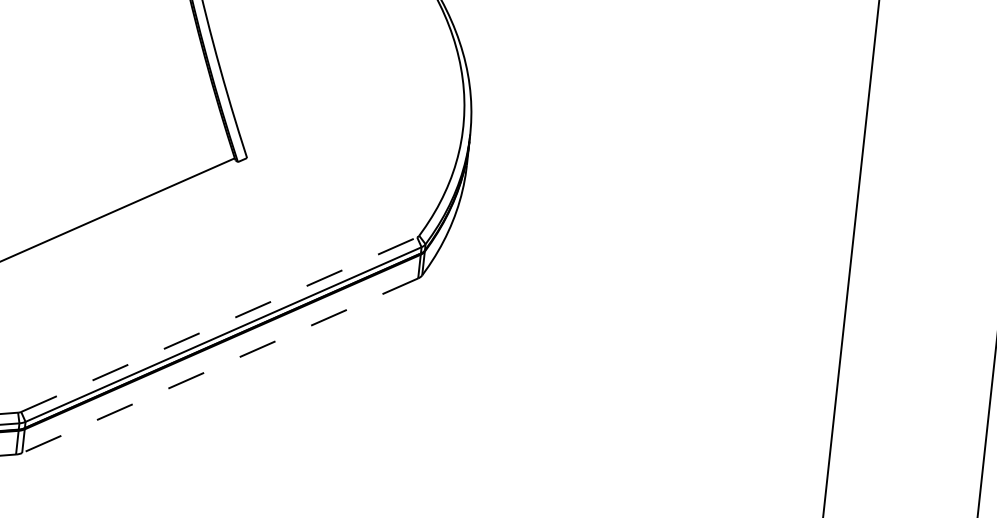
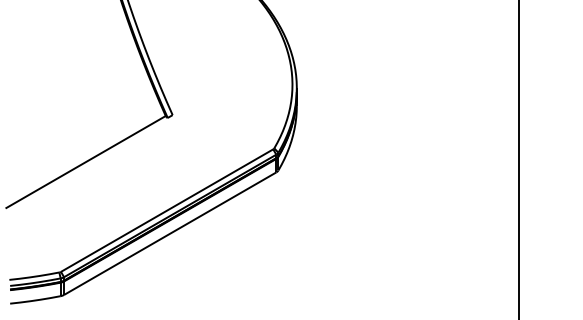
line: (219, 324) -> (167, 210), dashed -> solid
line: (220, 365) -> (170, 233), dashed -> solid

